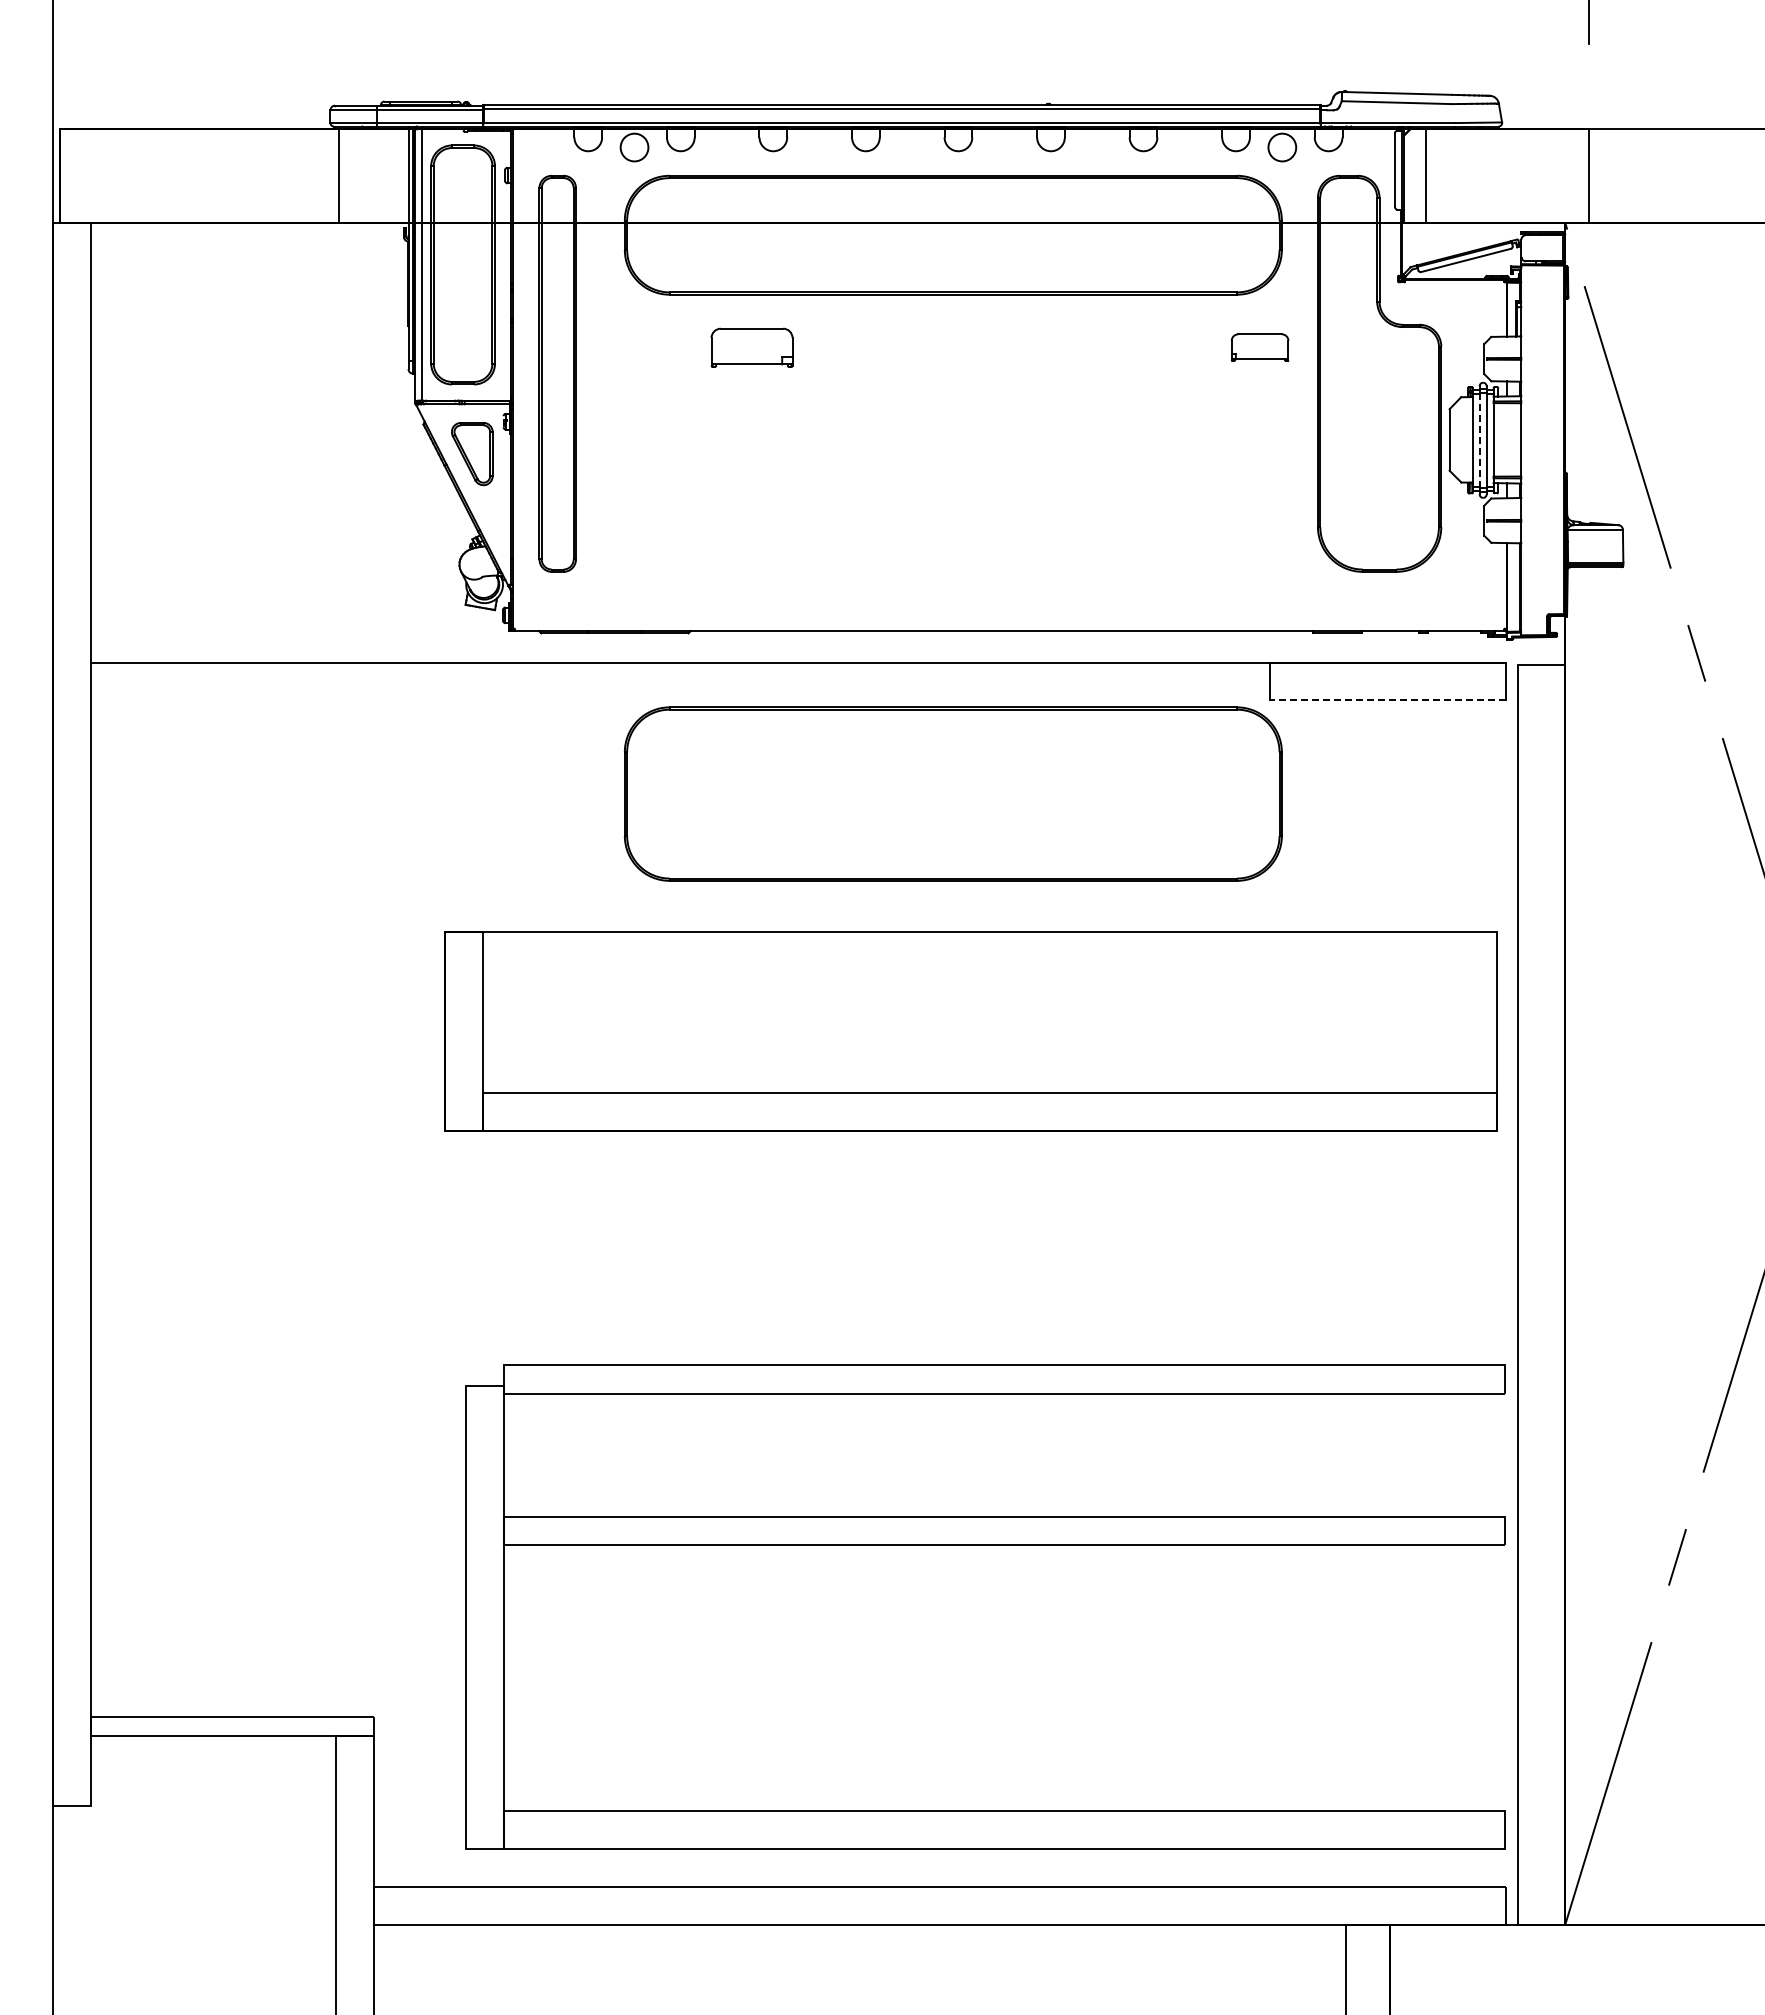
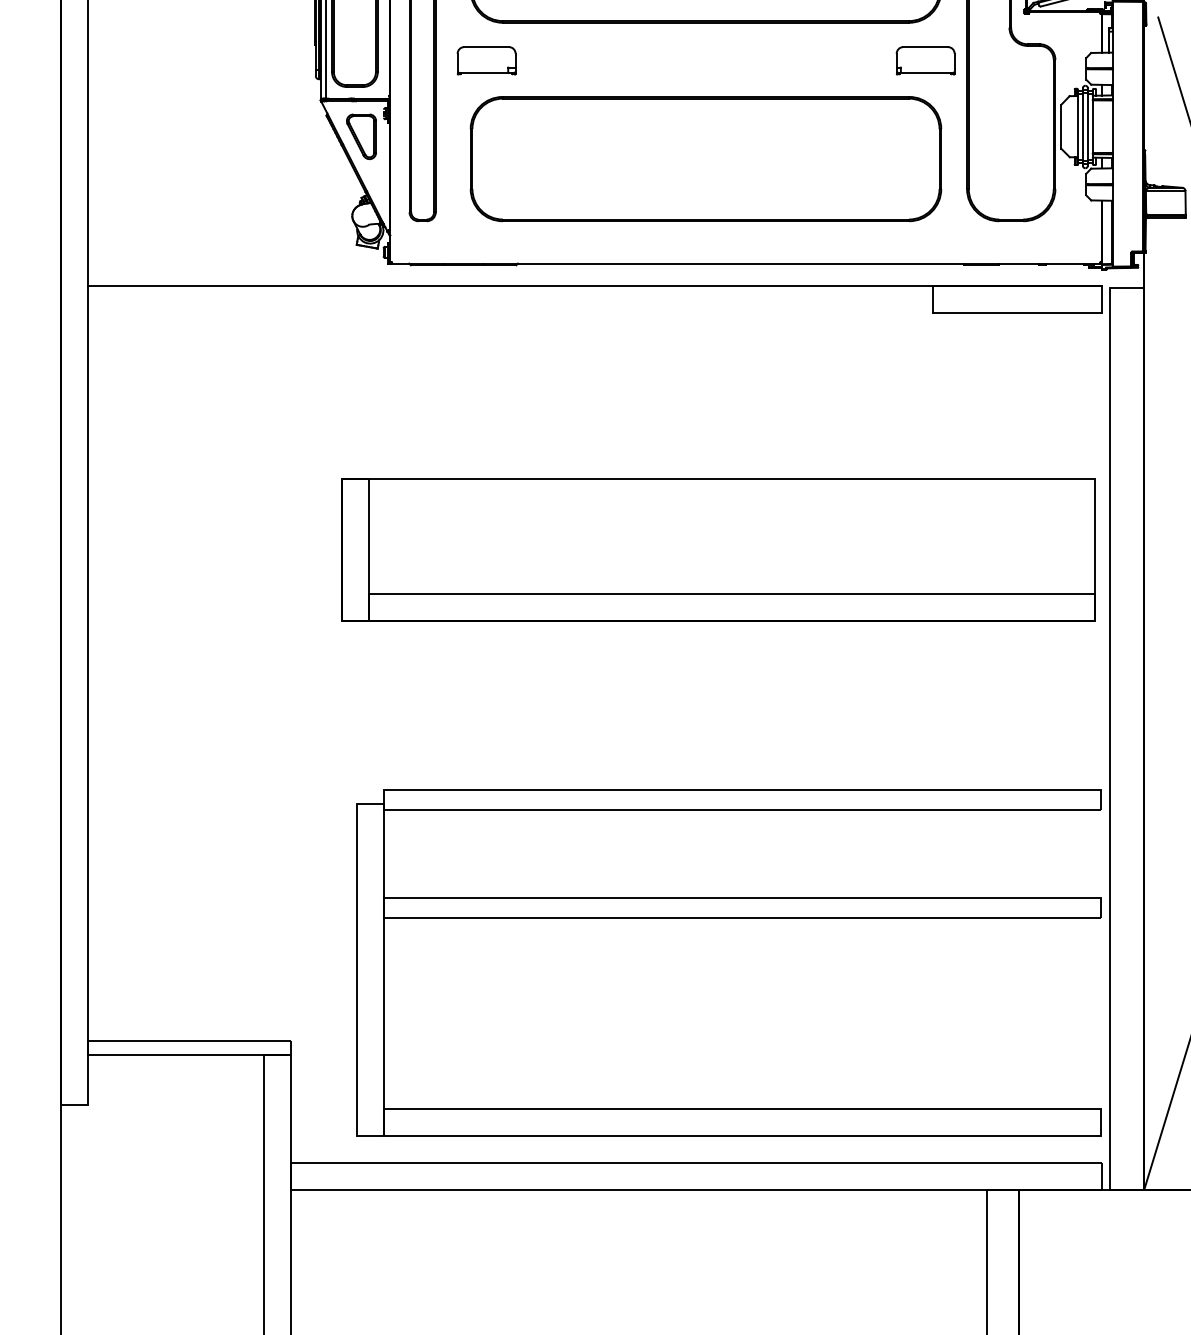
part: (751, 347) -> (486, 60), moved
part: (1259, 347) -> (925, 60), size x1.43
line: (1479, 439) -> (1082, 126), dashed -> solid
line: (1387, 700) -> (1016, 313), dashed -> solid
part: (953, 793) -> (706, 158), moved

